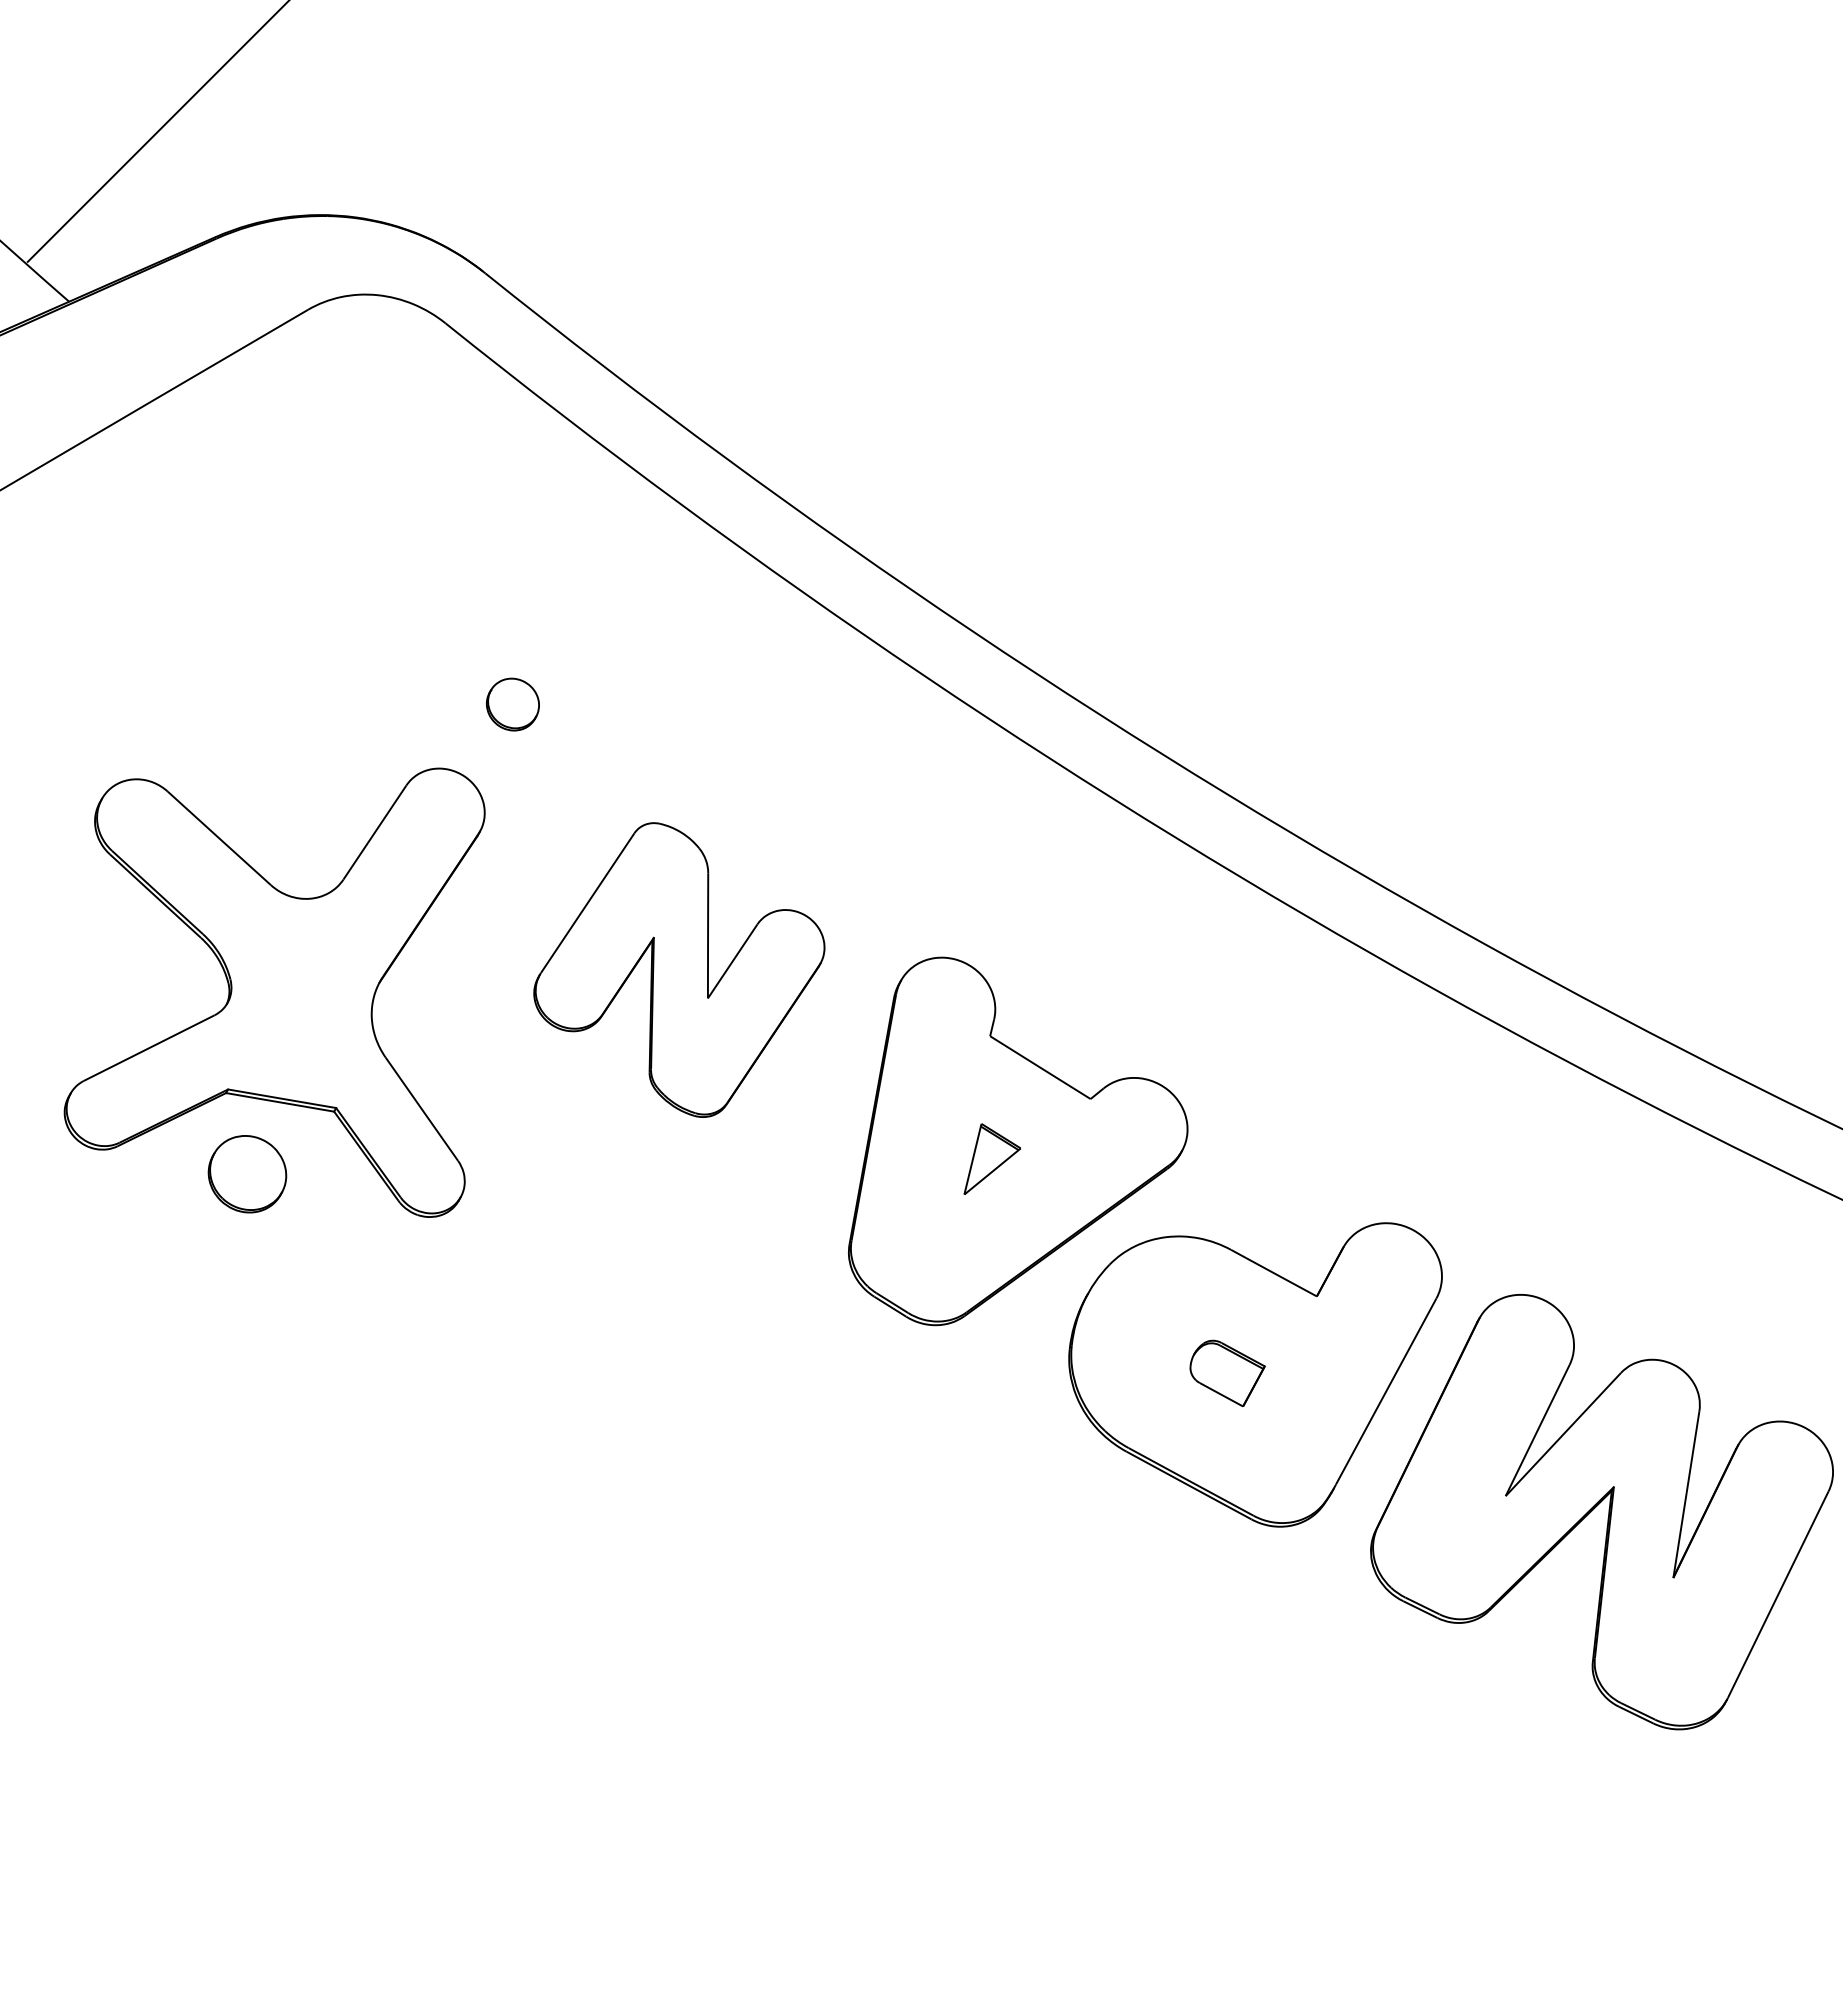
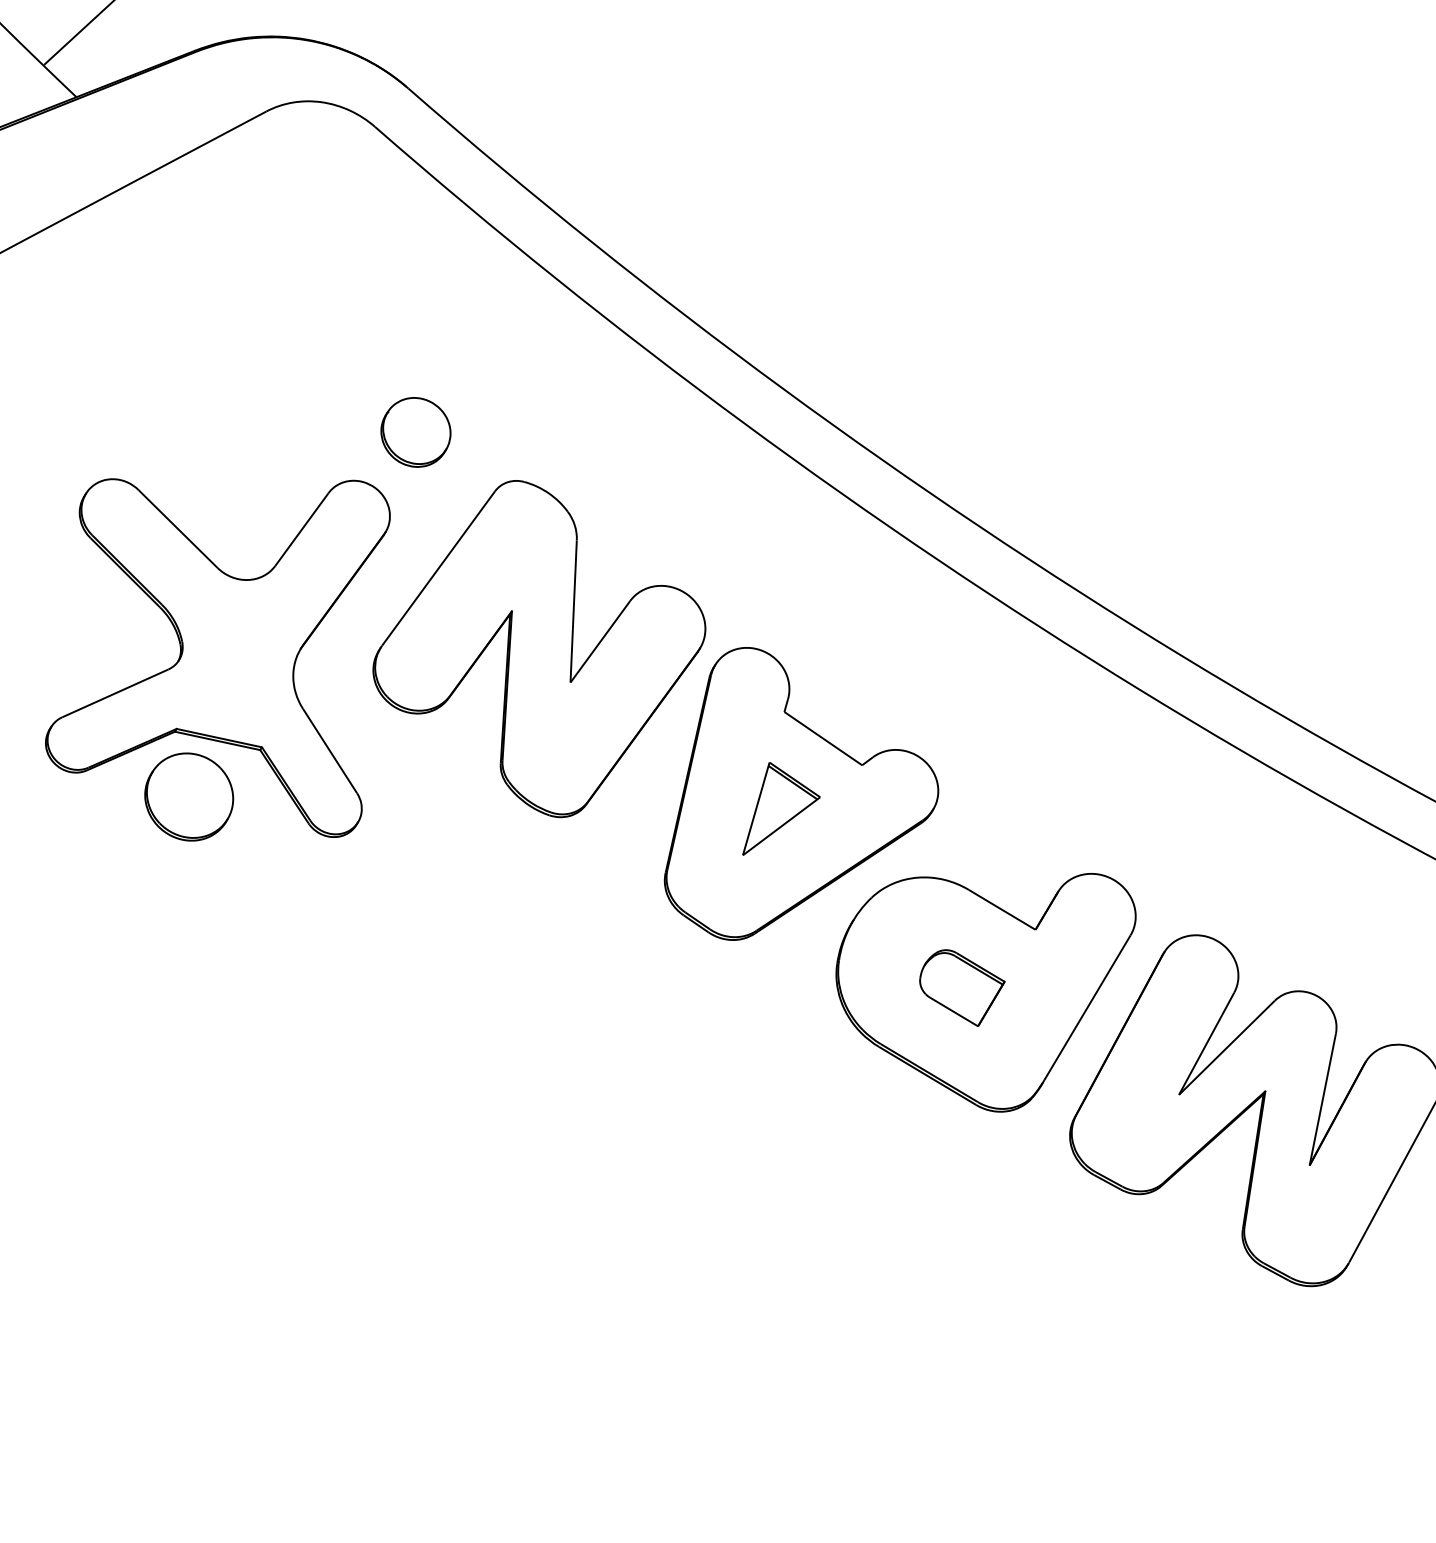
part: (512, 704) -> (415, 432), size x1.67
part: (679, 969) -> (539, 648), size x1.43
part: (992, 1158) -> (782, 809), size x1.67
part: (247, 1173) -> (189, 796), size x1.43
part: (1227, 1373) -> (961, 988), size x1.43

